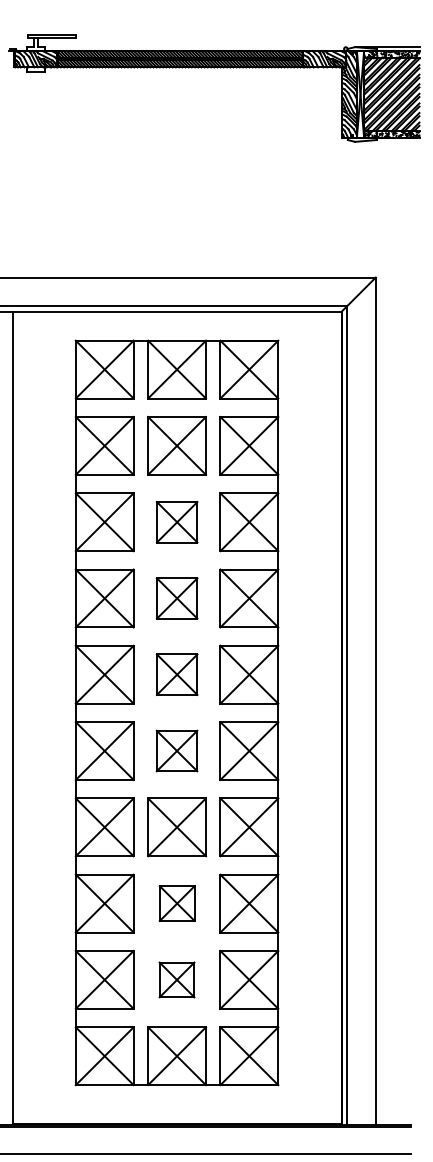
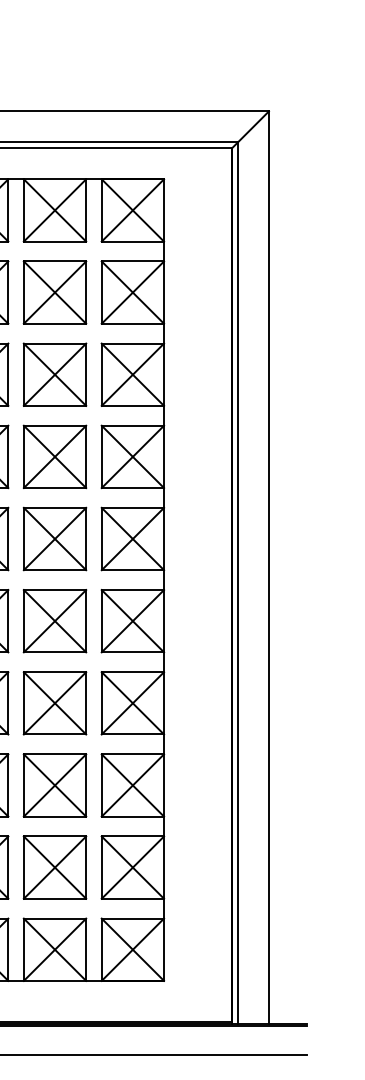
part: (177, 522) -> (55, 375), size x1.43
part: (177, 598) -> (55, 456), size x1.43
part: (177, 674) -> (55, 538), size x1.43
part: (176, 750) -> (54, 620), size x1.43
part: (177, 903) -> (55, 785), size x1.67
part: (176, 979) -> (54, 867), size x1.67

